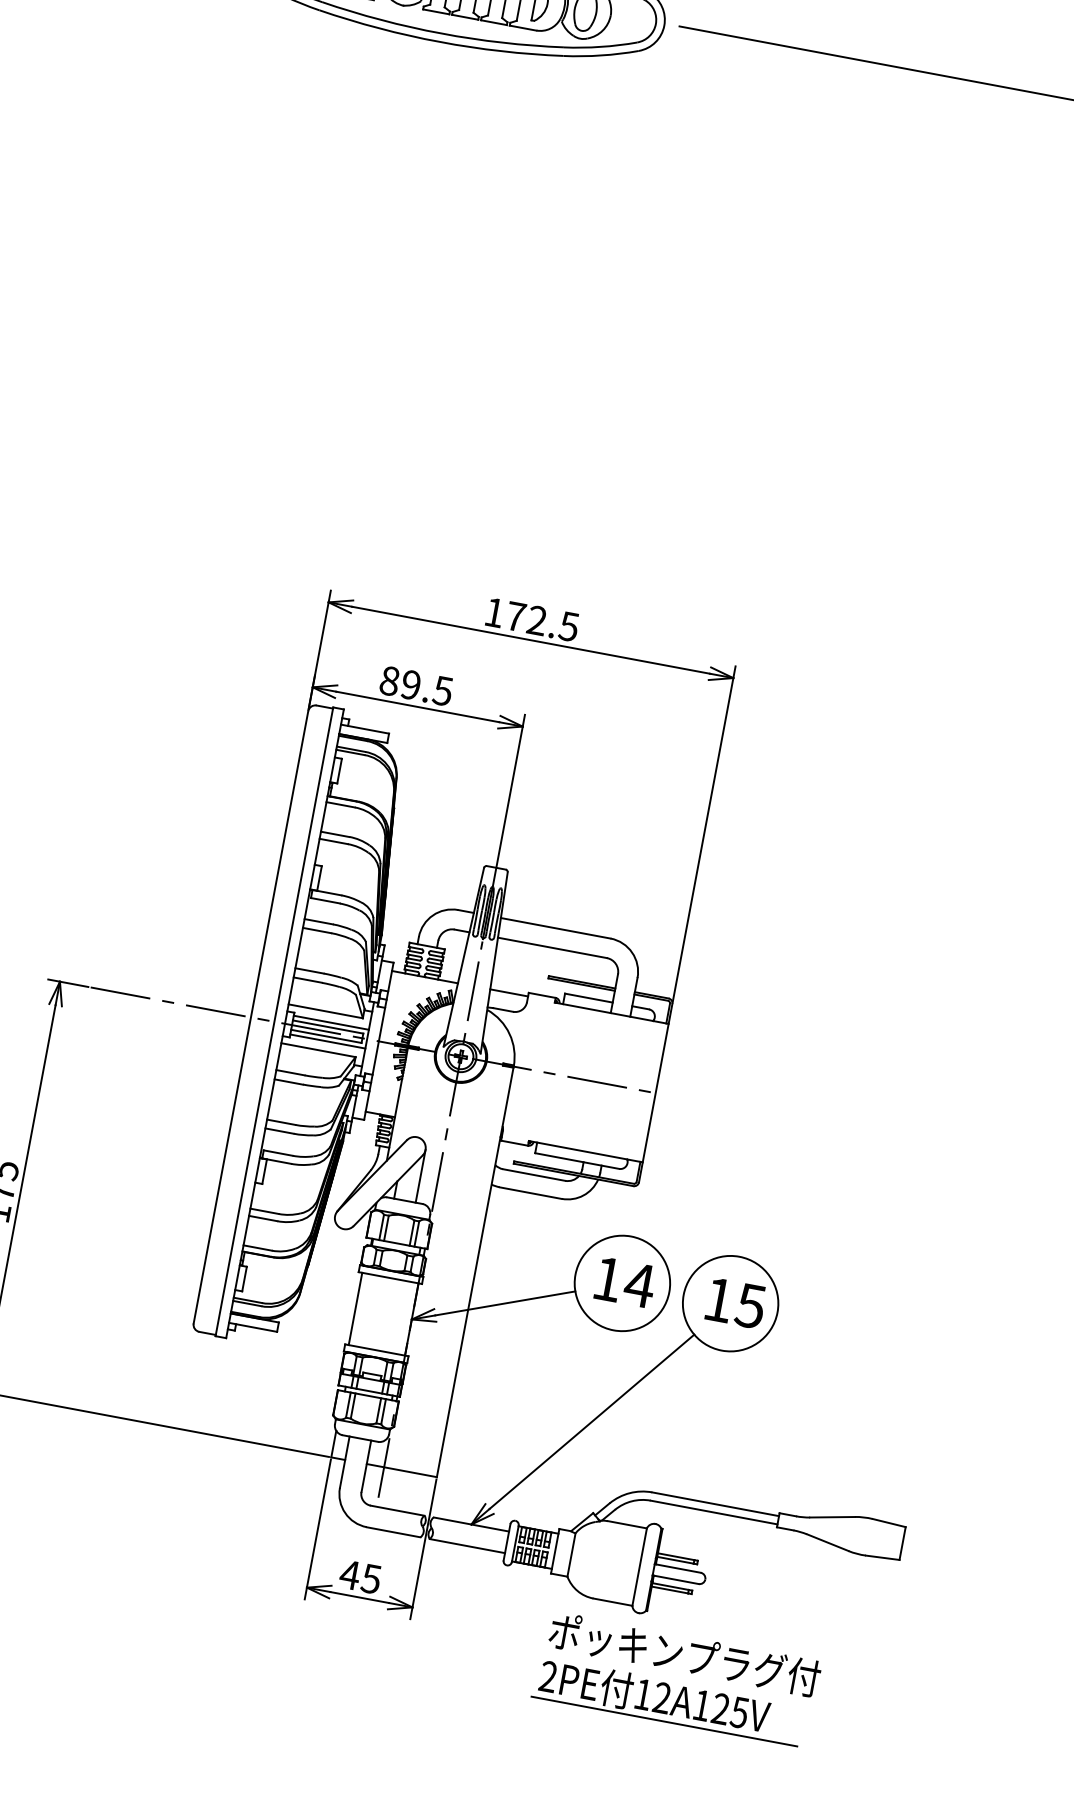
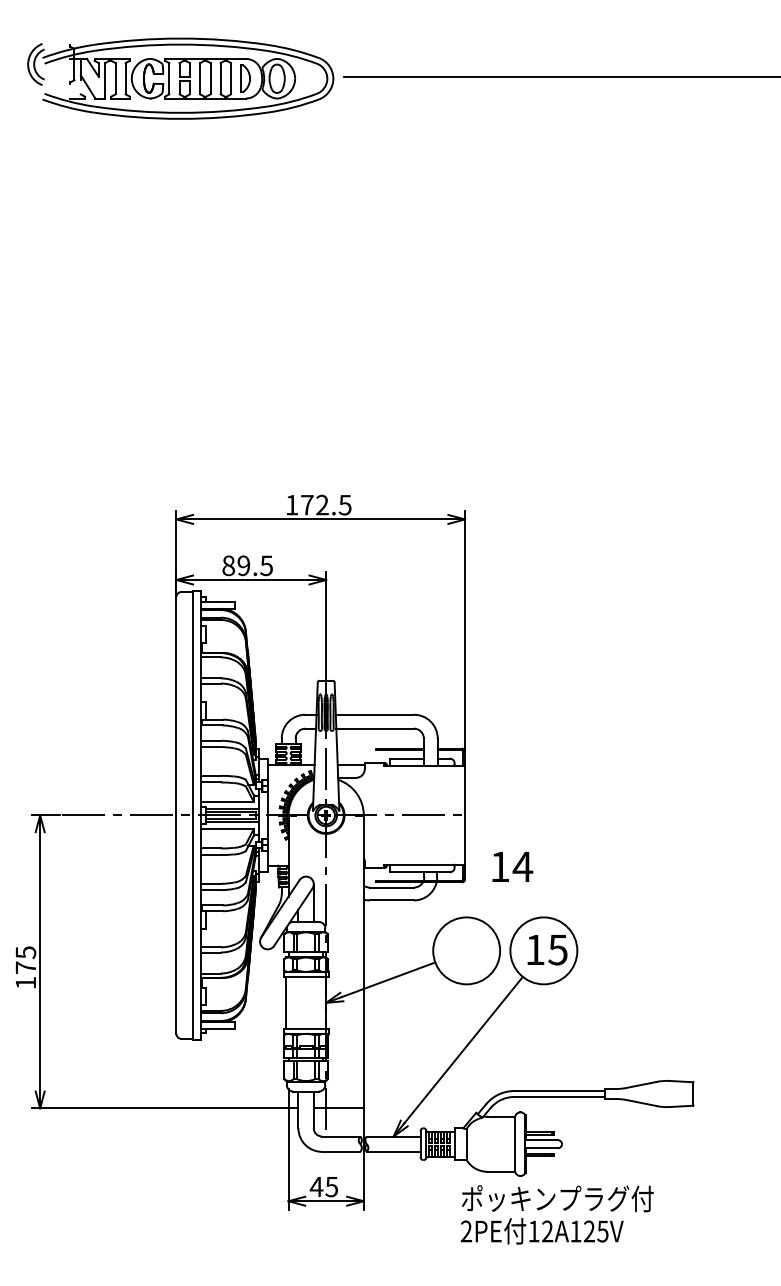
text: (625, 1281) -> (512, 866), moved
line: (663, 1721) -> (551, 1247), removed

